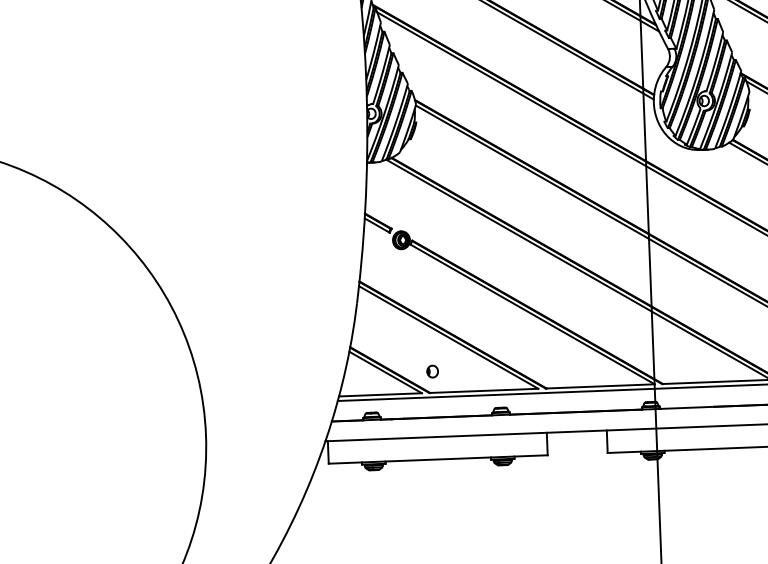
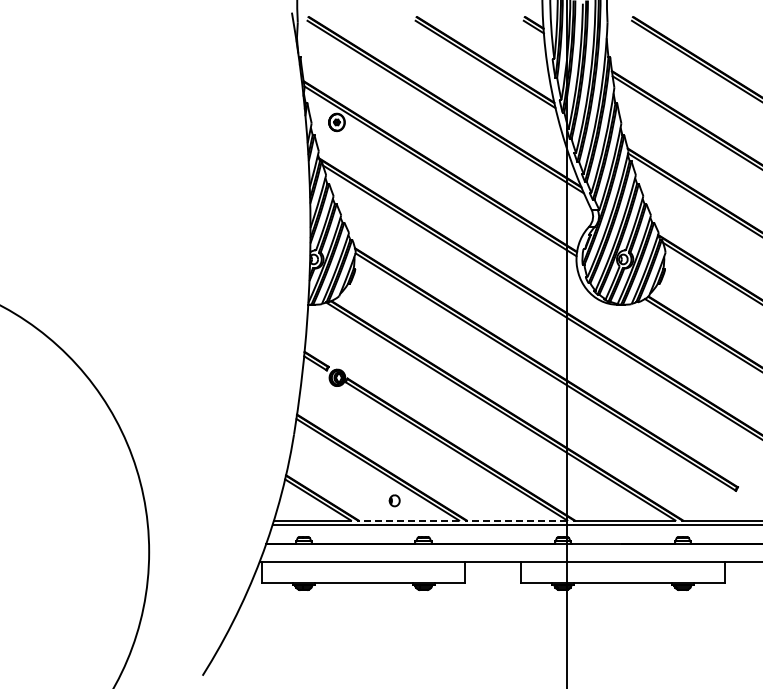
part: (432, 371) -> (394, 500), moved
line: (600, 386) -> (516, 520), solid -> dashed
line: (483, 390) -> (408, 520), solid -> dashed

